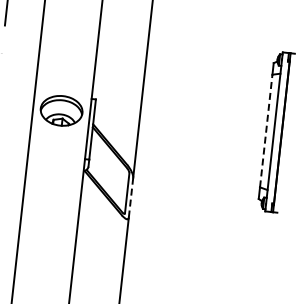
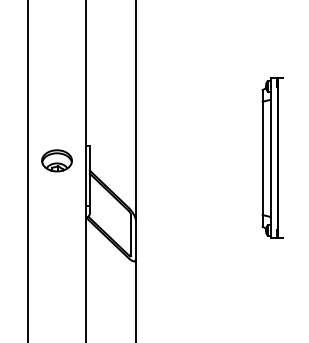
part: (61, 110) -> (56, 160), size x0.71
line: (266, 131) -> (262, 158), dashed -> solid
line: (130, 198) -> (135, 240), dashed -> solid

